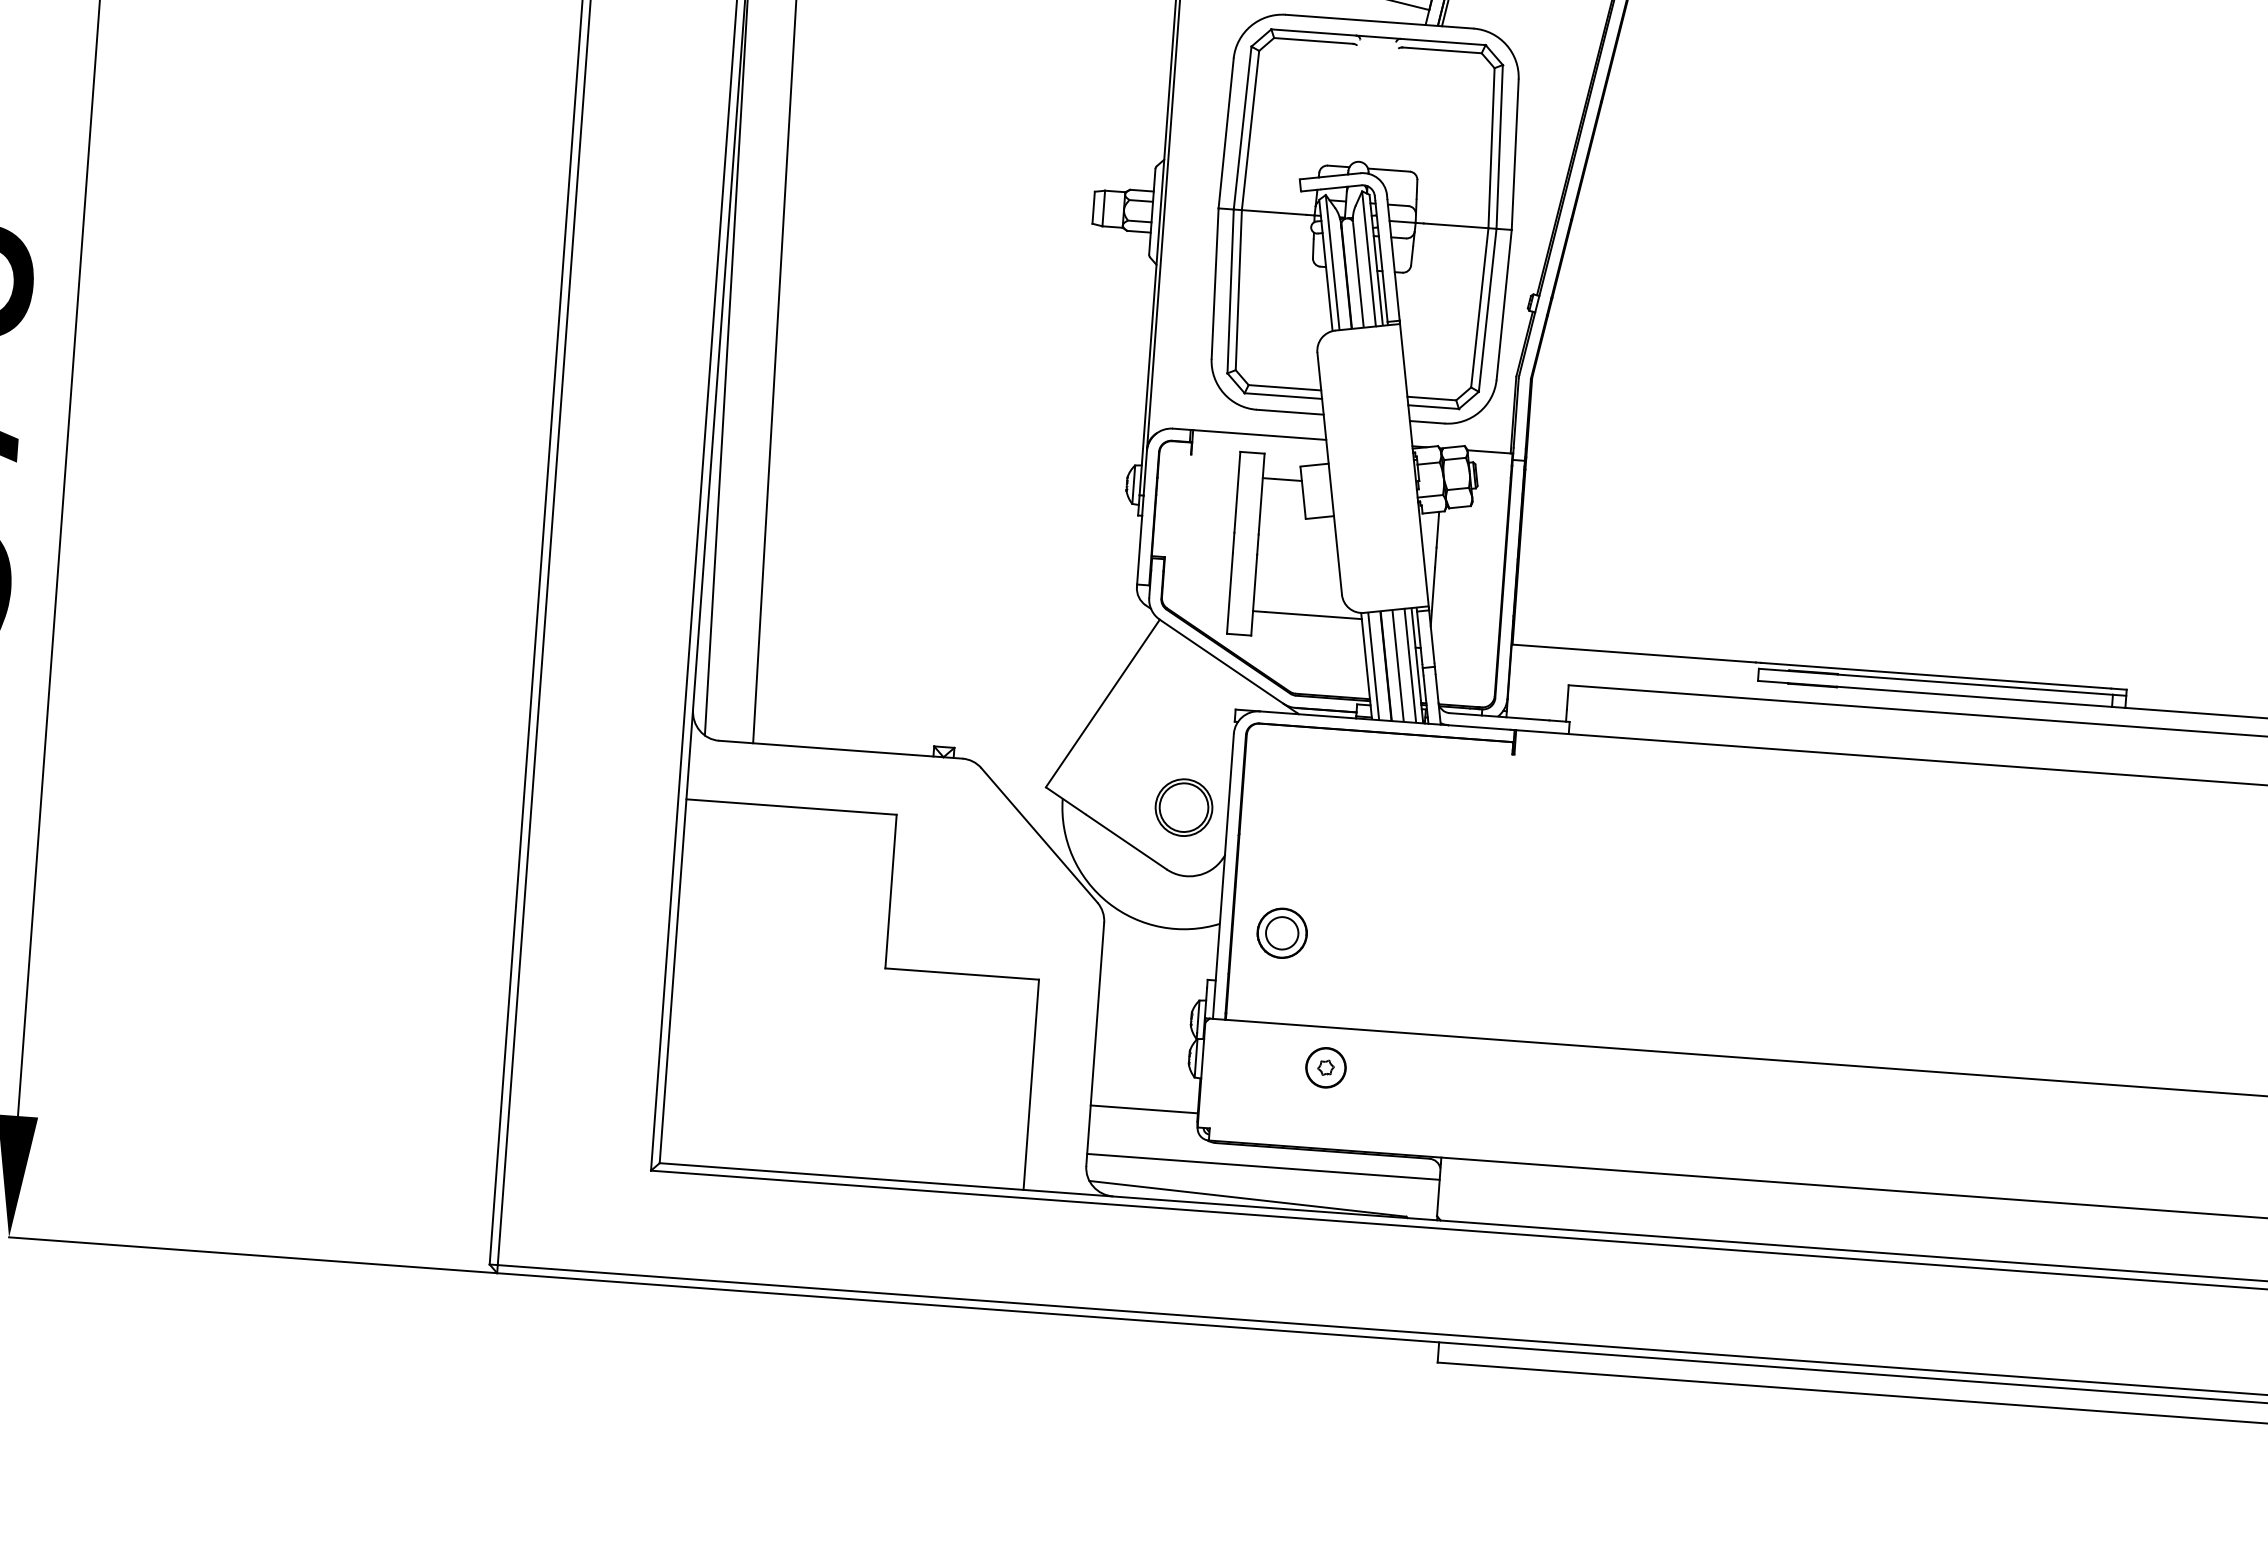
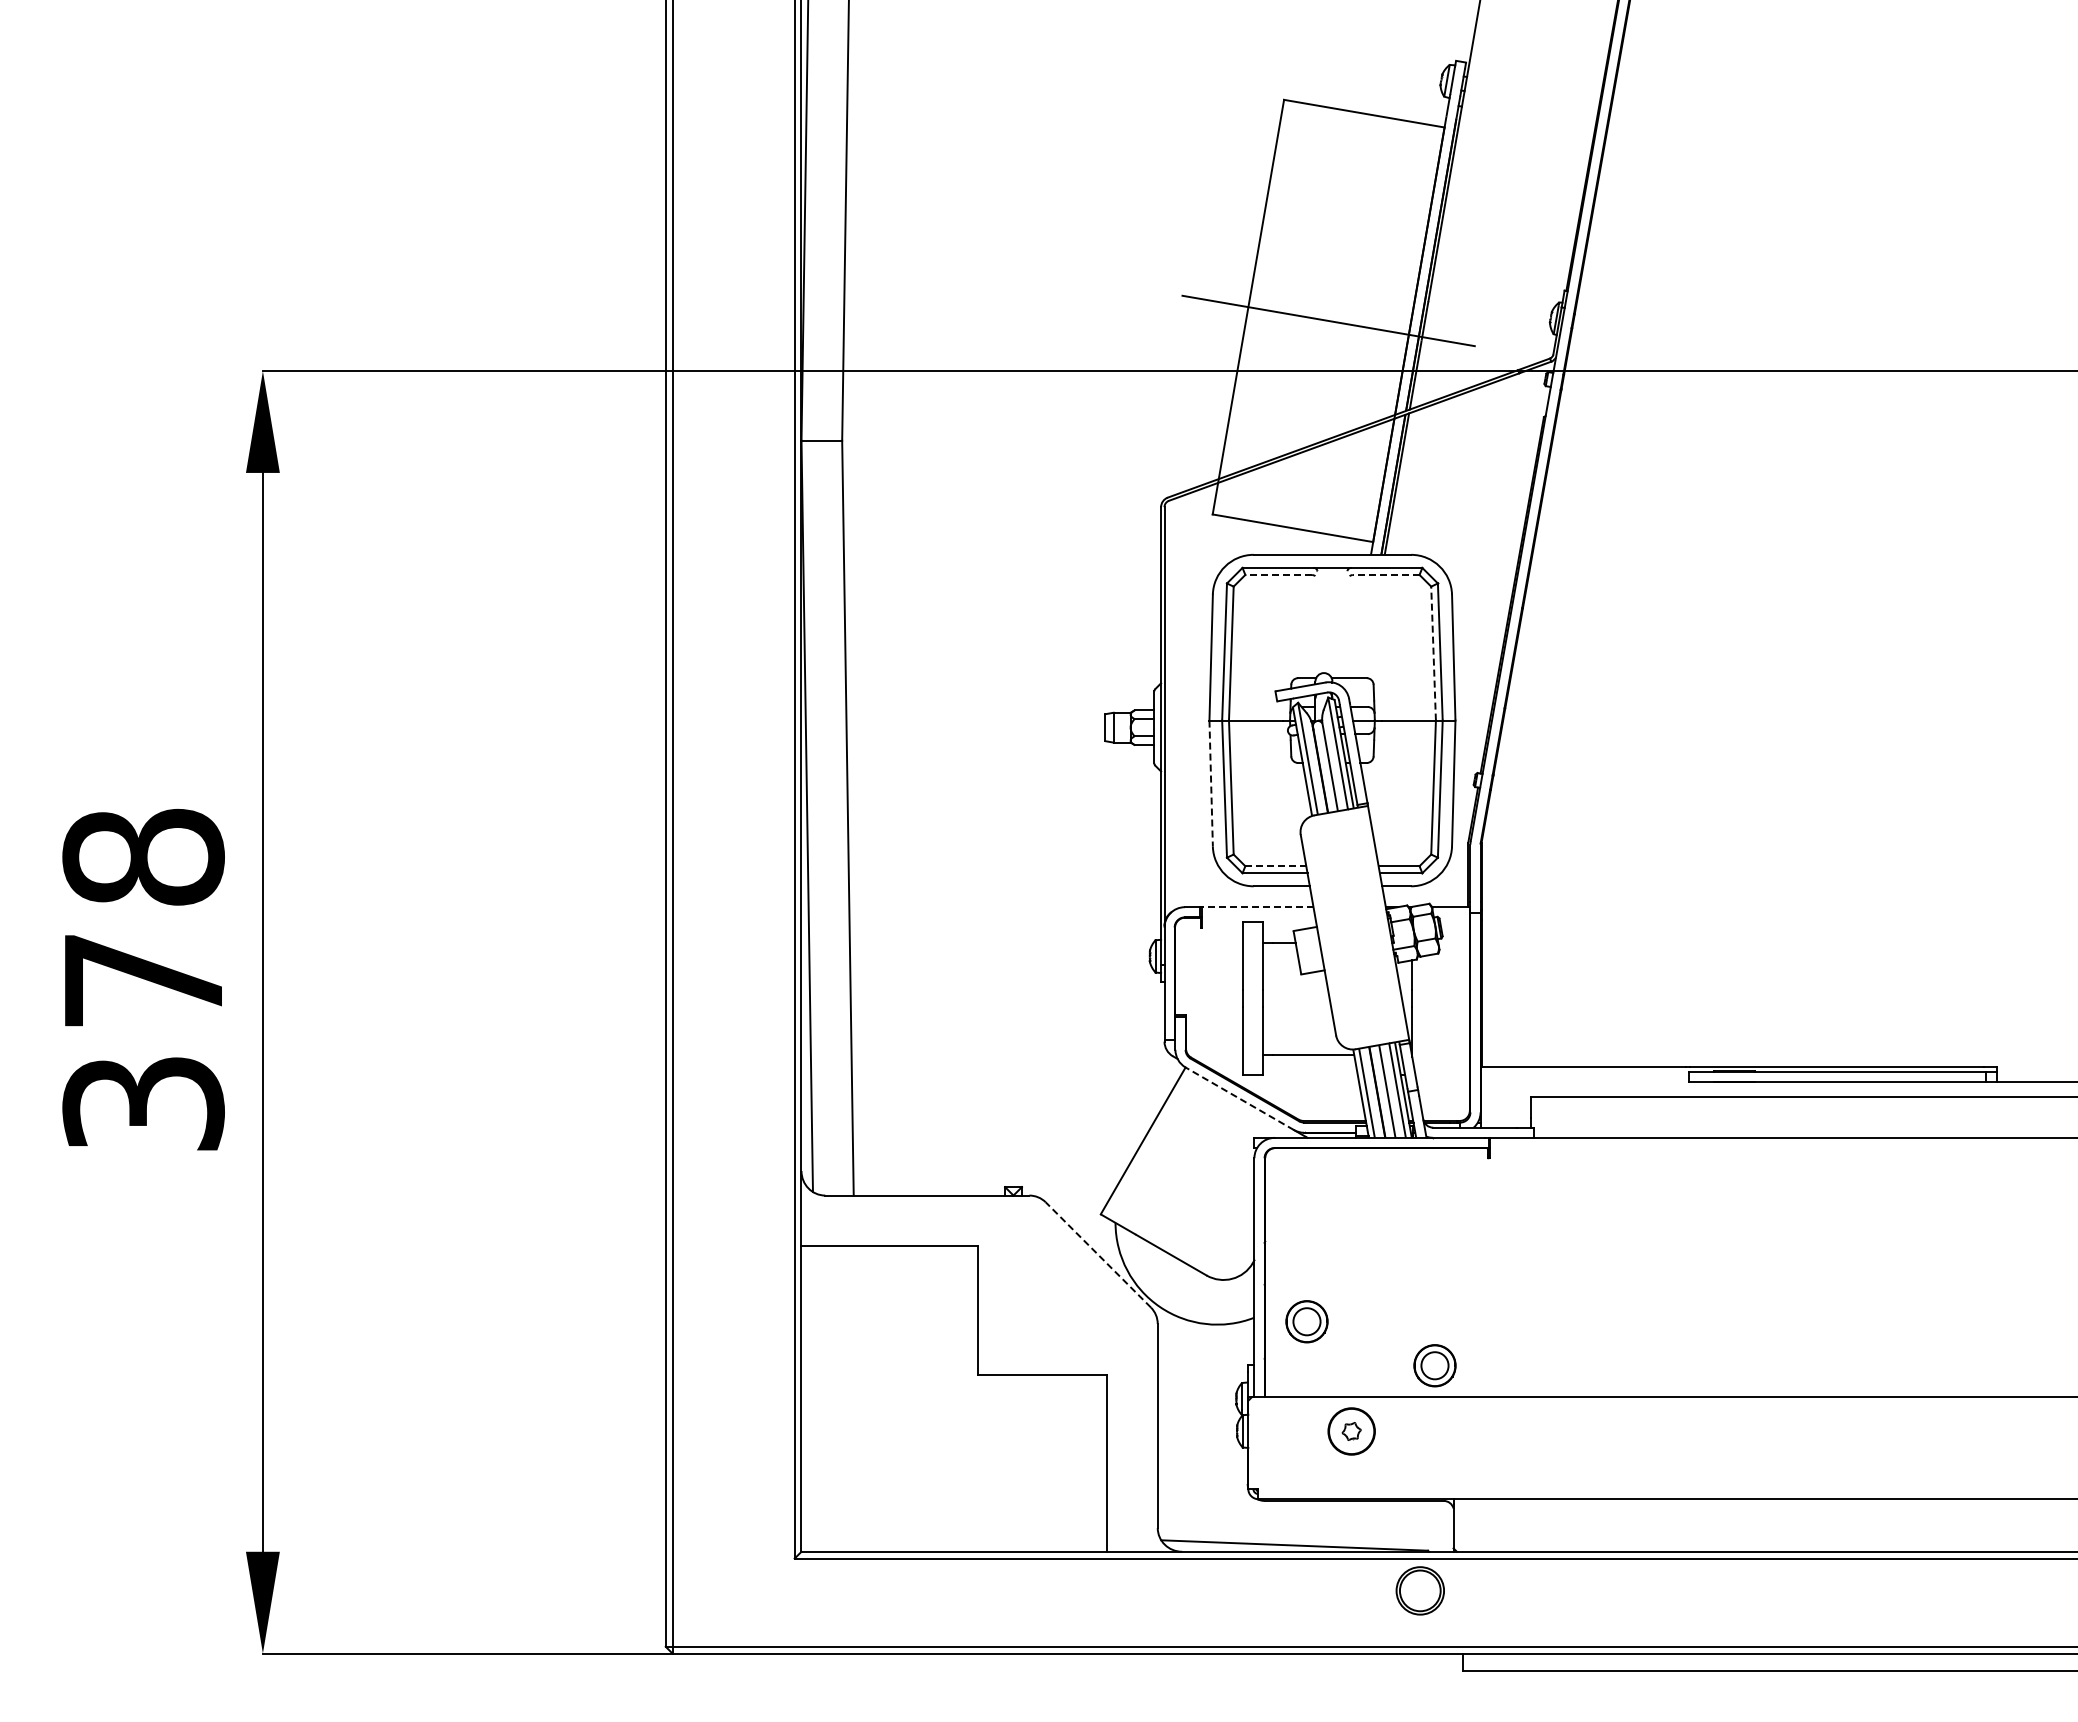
line: (1313, 40) -> (1278, 574), solid -> dashed
line: (1441, 49) -> (1385, 574), solid -> dashed
line: (1491, 148) -> (1433, 653), solid -> dashed
line: (1215, 284) -> (1211, 784), solid -> dashed
line: (1285, 388) -> (1276, 866), solid -> dashed
line: (1259, 435) -> (1257, 907), solid -> dashed
line: (1221, 661) -> (1239, 1098), solid -> dashed
part: (1183, 807) -> (1419, 1590), moved
line: (1039, 834) -> (1098, 1254), solid -> dashed
part: (1430, 996) -> (1434, 1365), added
part: (1325, 1066) -> (1351, 1430), size x1.4
line: (1144, 1109) -> (1202, 1477), removed
line: (1263, 1166) -> (1305, 1517), removed

